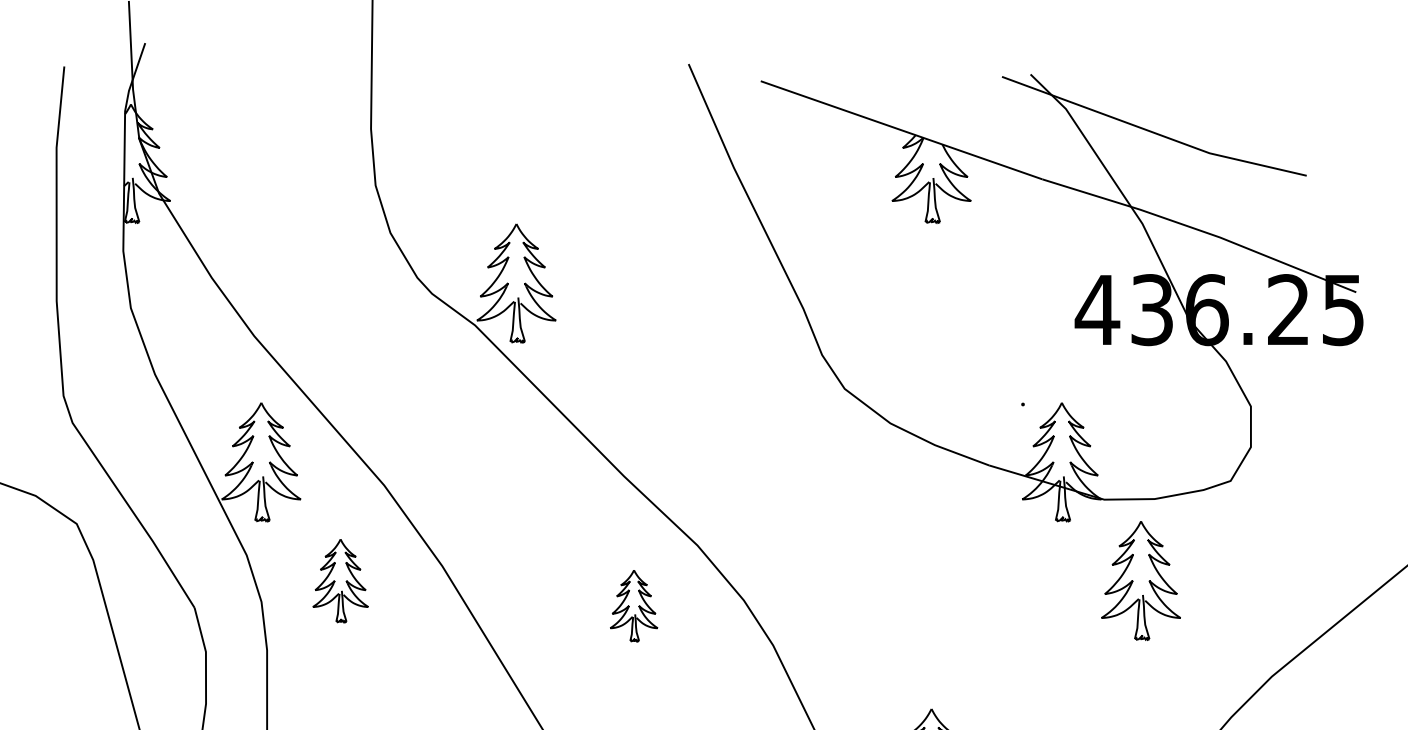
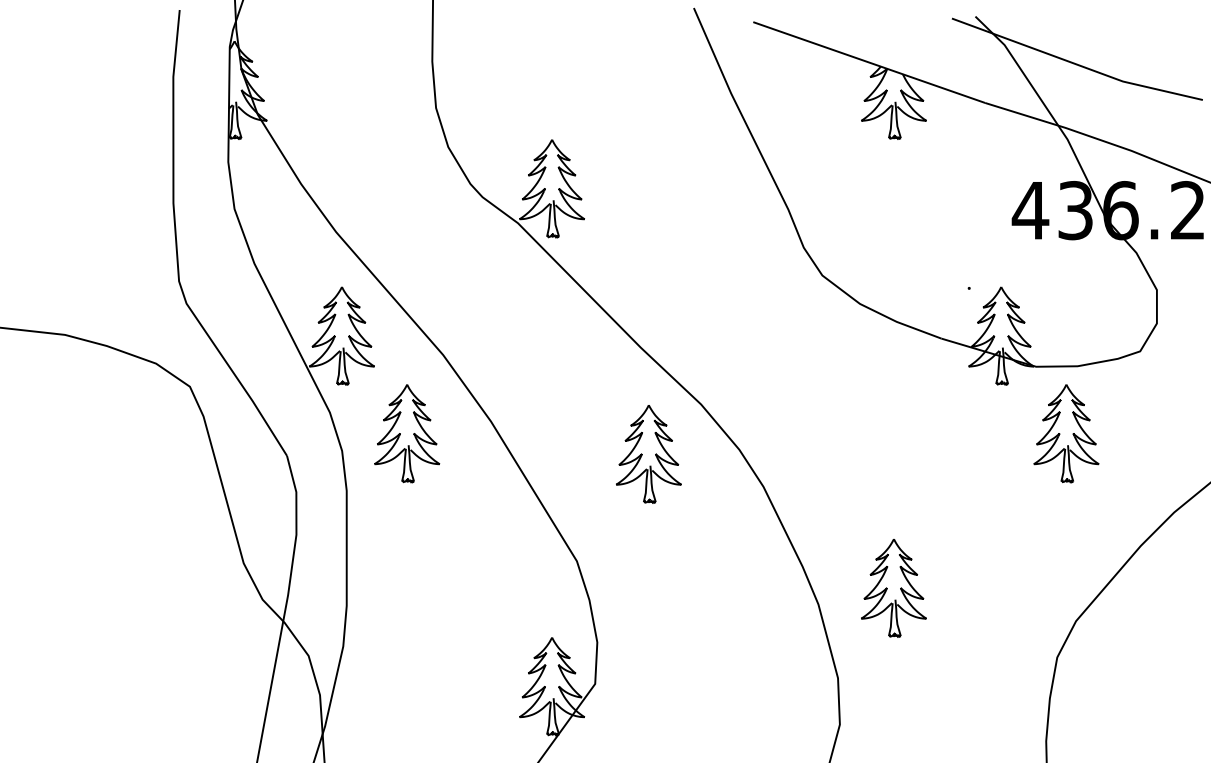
part: (340, 580) -> (407, 433), size x1.43
part: (633, 606) -> (648, 454), size x1.67

